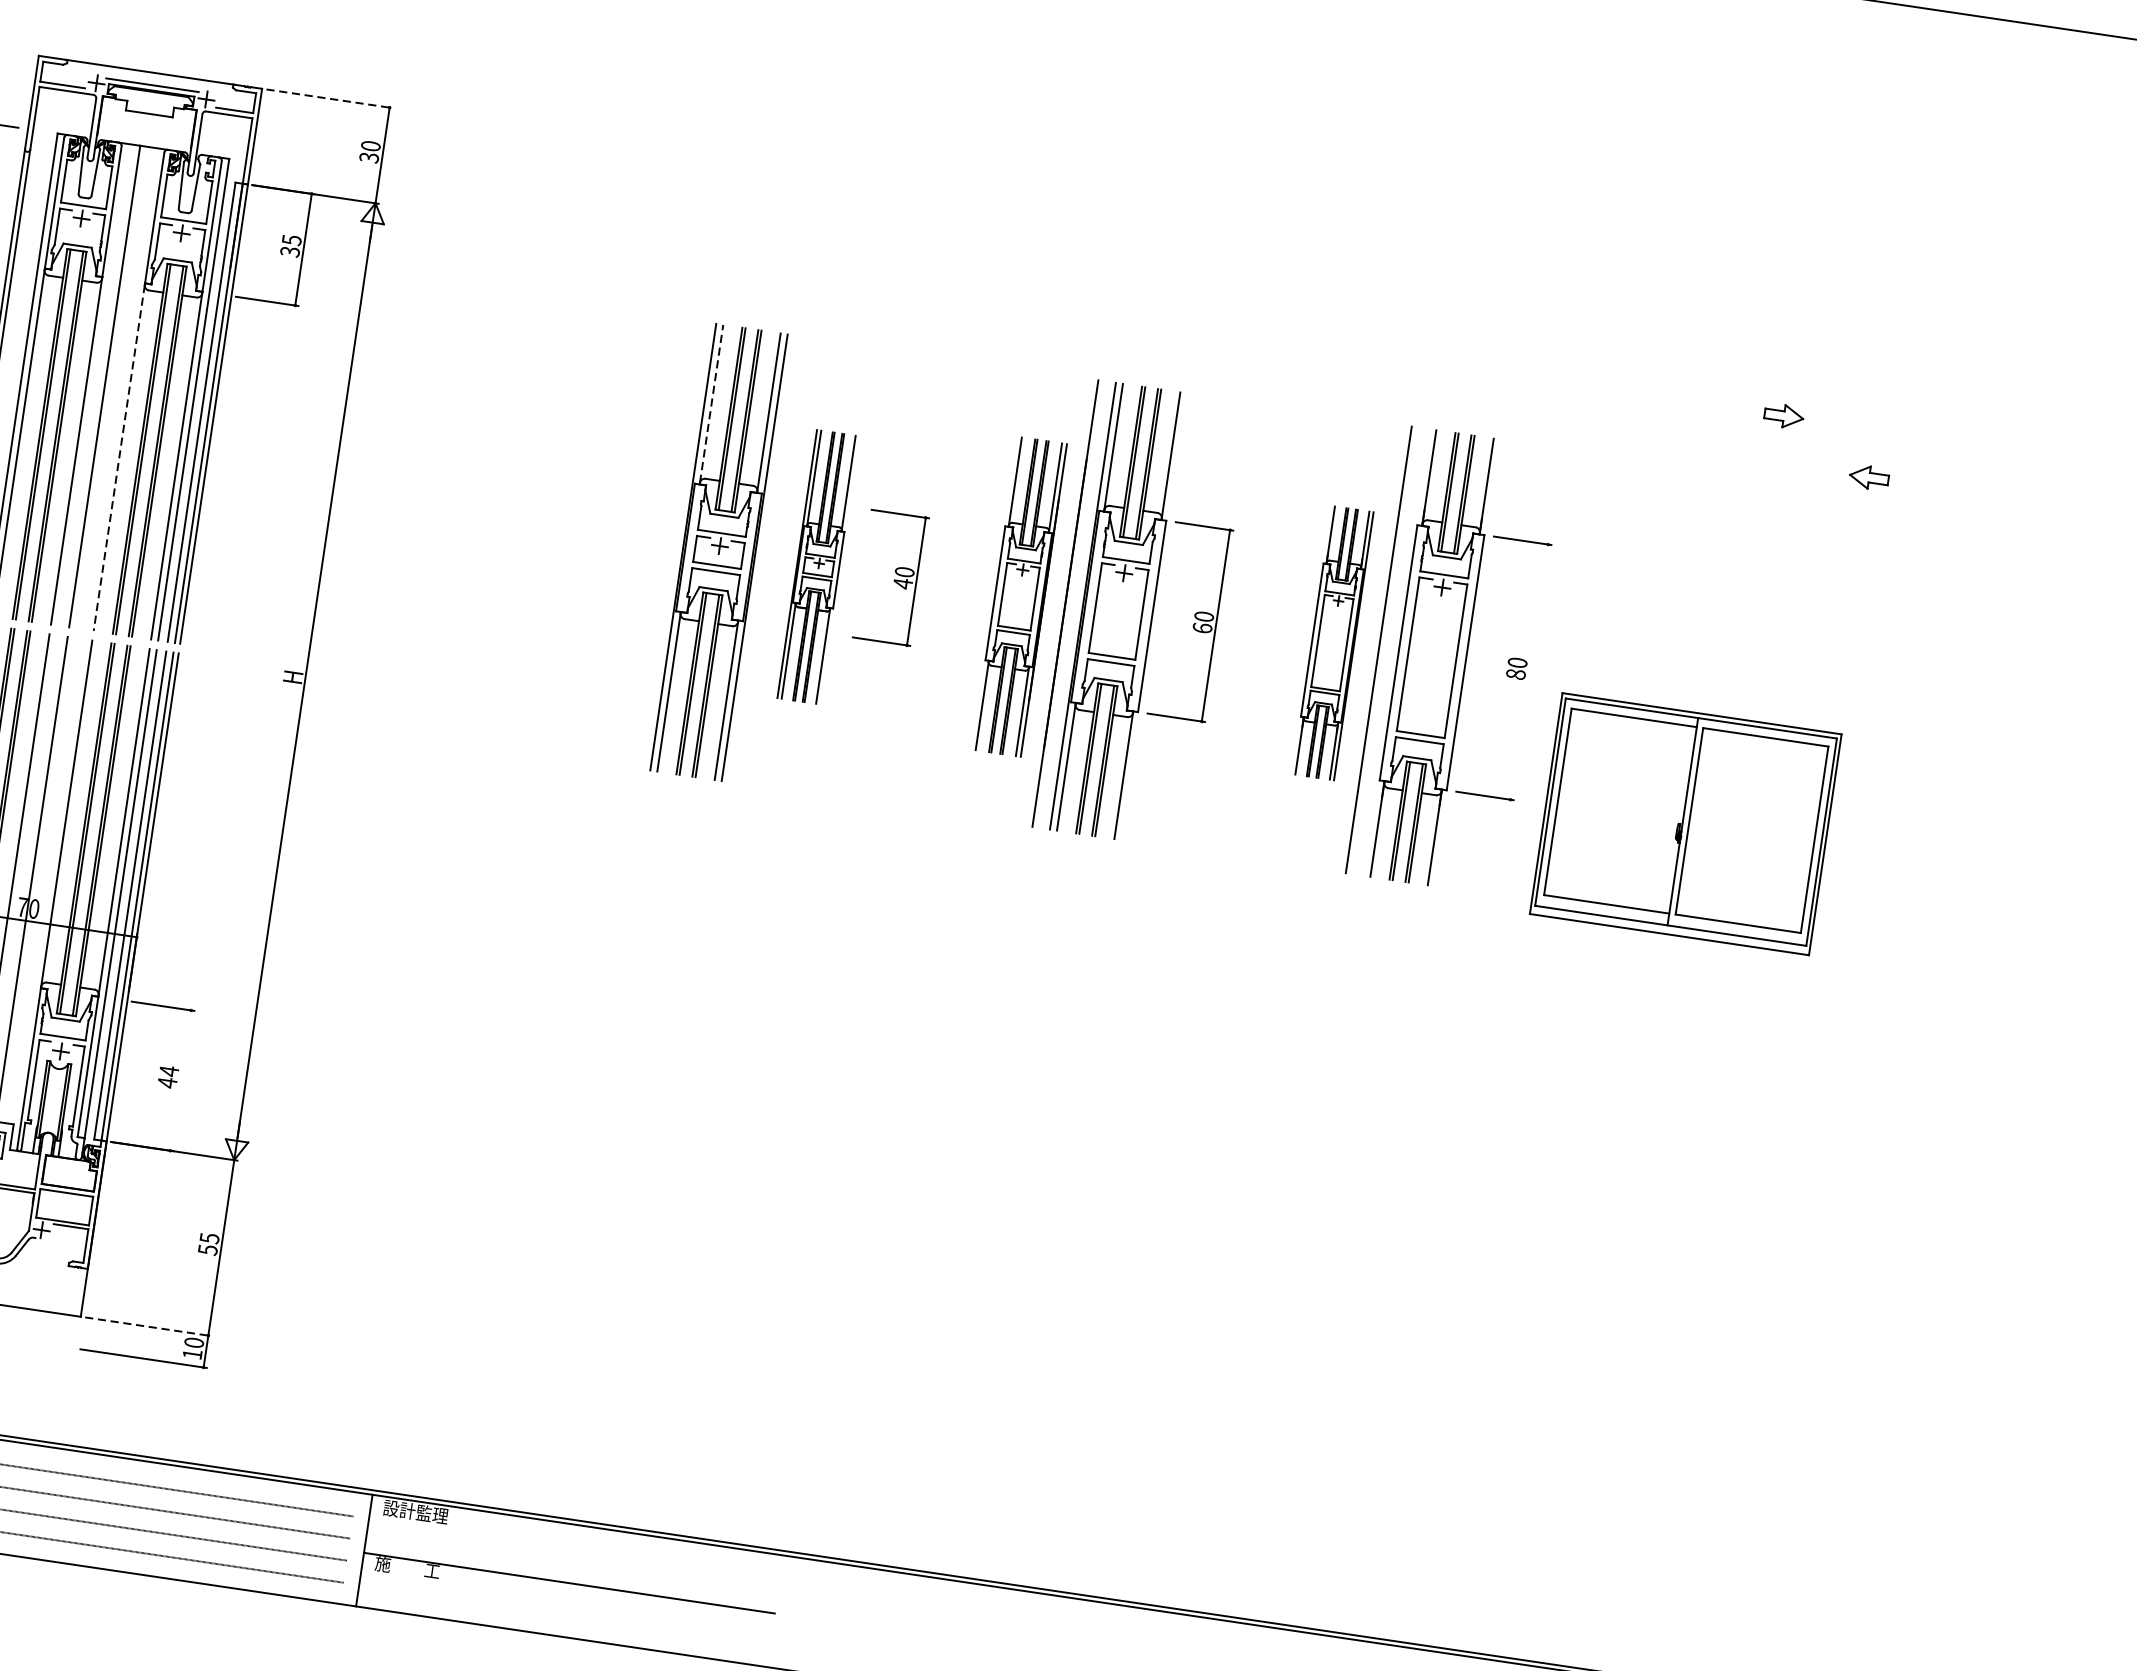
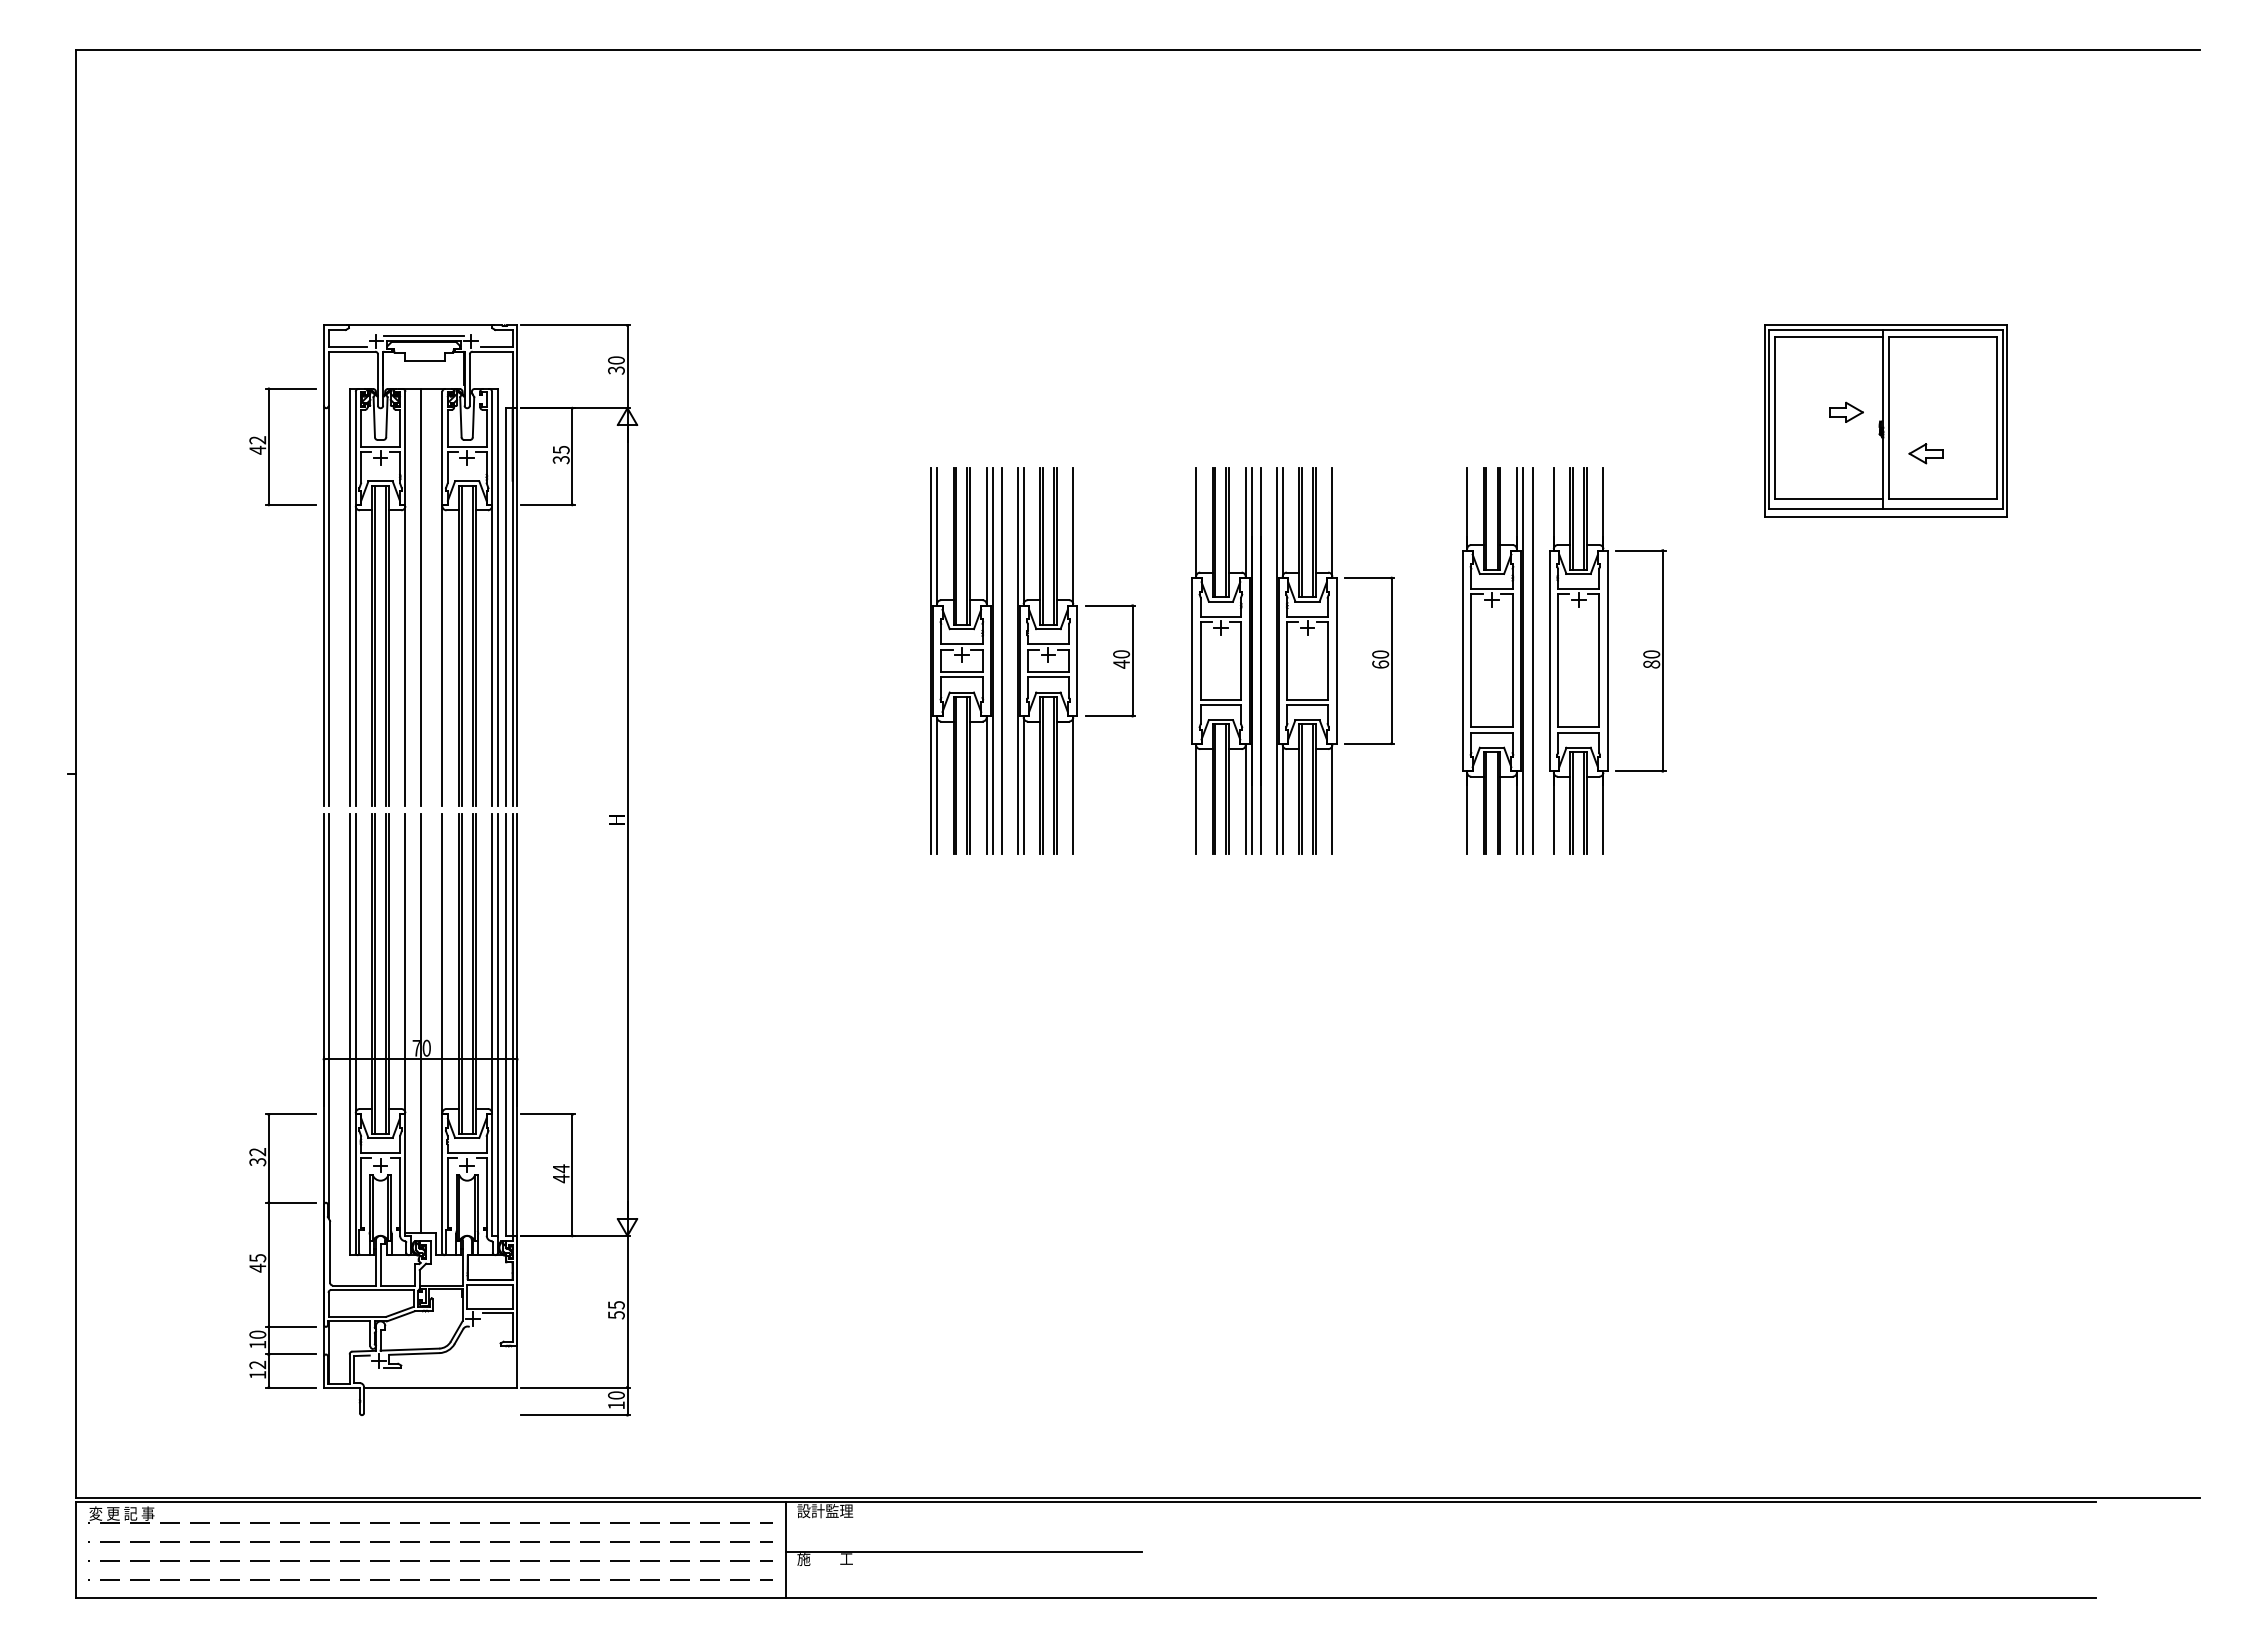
line: (329, 98) -> (575, 325), dashed -> solid
line: (712, 403) -> (937, 535), dashed -> solid
line: (119, 457) -> (442, 655), dashed -> solid
line: (766, 558) -> (1002, 660), added
part: (818, 566) -> (1047, 660), size x1.67
part: (1019, 596) -> (1221, 660), size x1.43
part: (1332, 642) -> (1492, 660), size x1.67
line: (1529, 671) -> (1662, 660), added
part: (1685, 823) -> (1885, 420), moved
line: (181, 1079) -> (572, 1174), added
line: (148, 1326) -> (575, 1387), dashed -> solid

